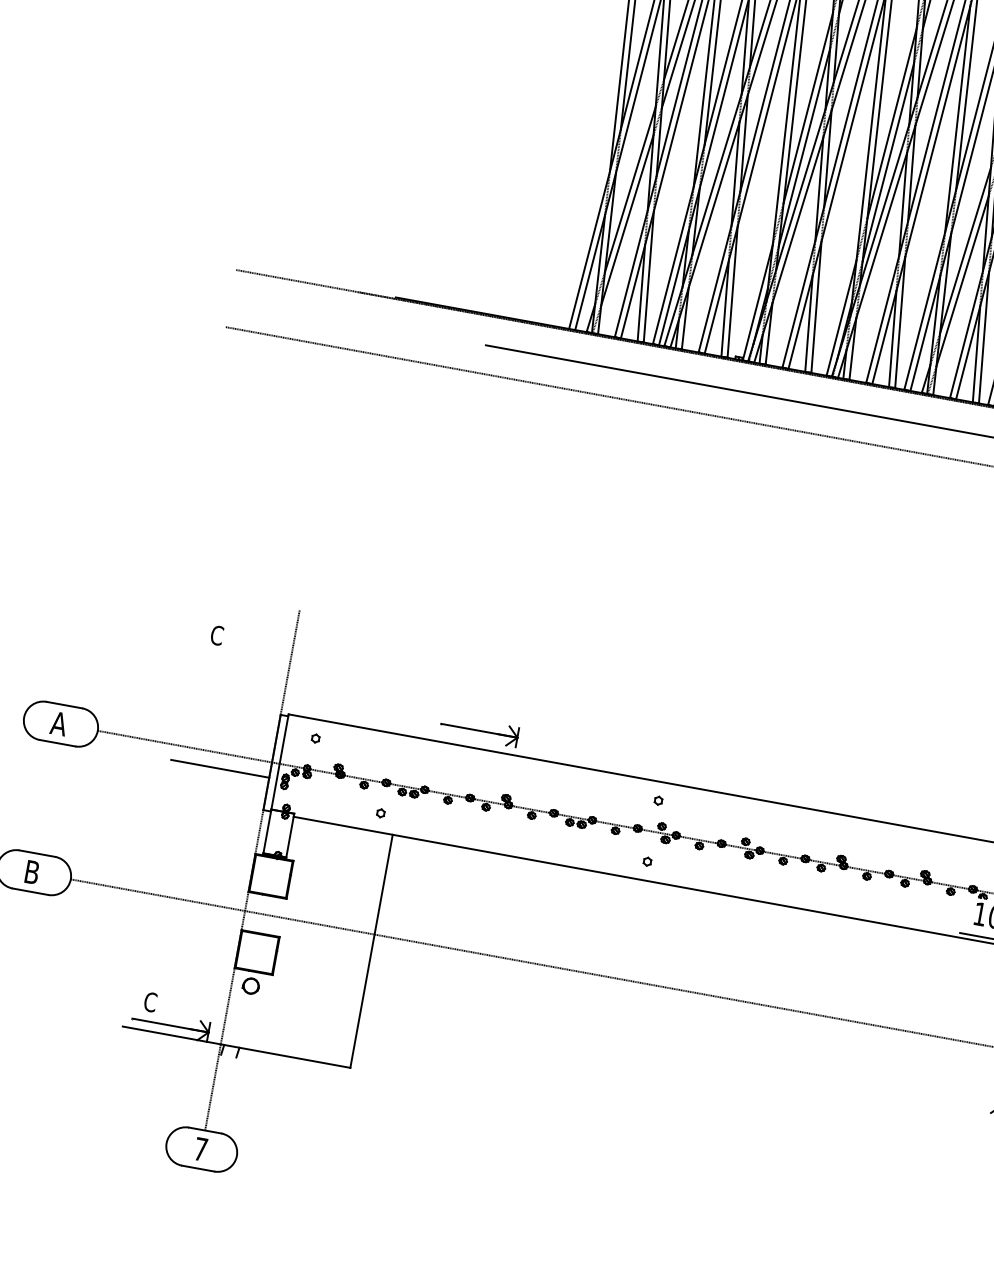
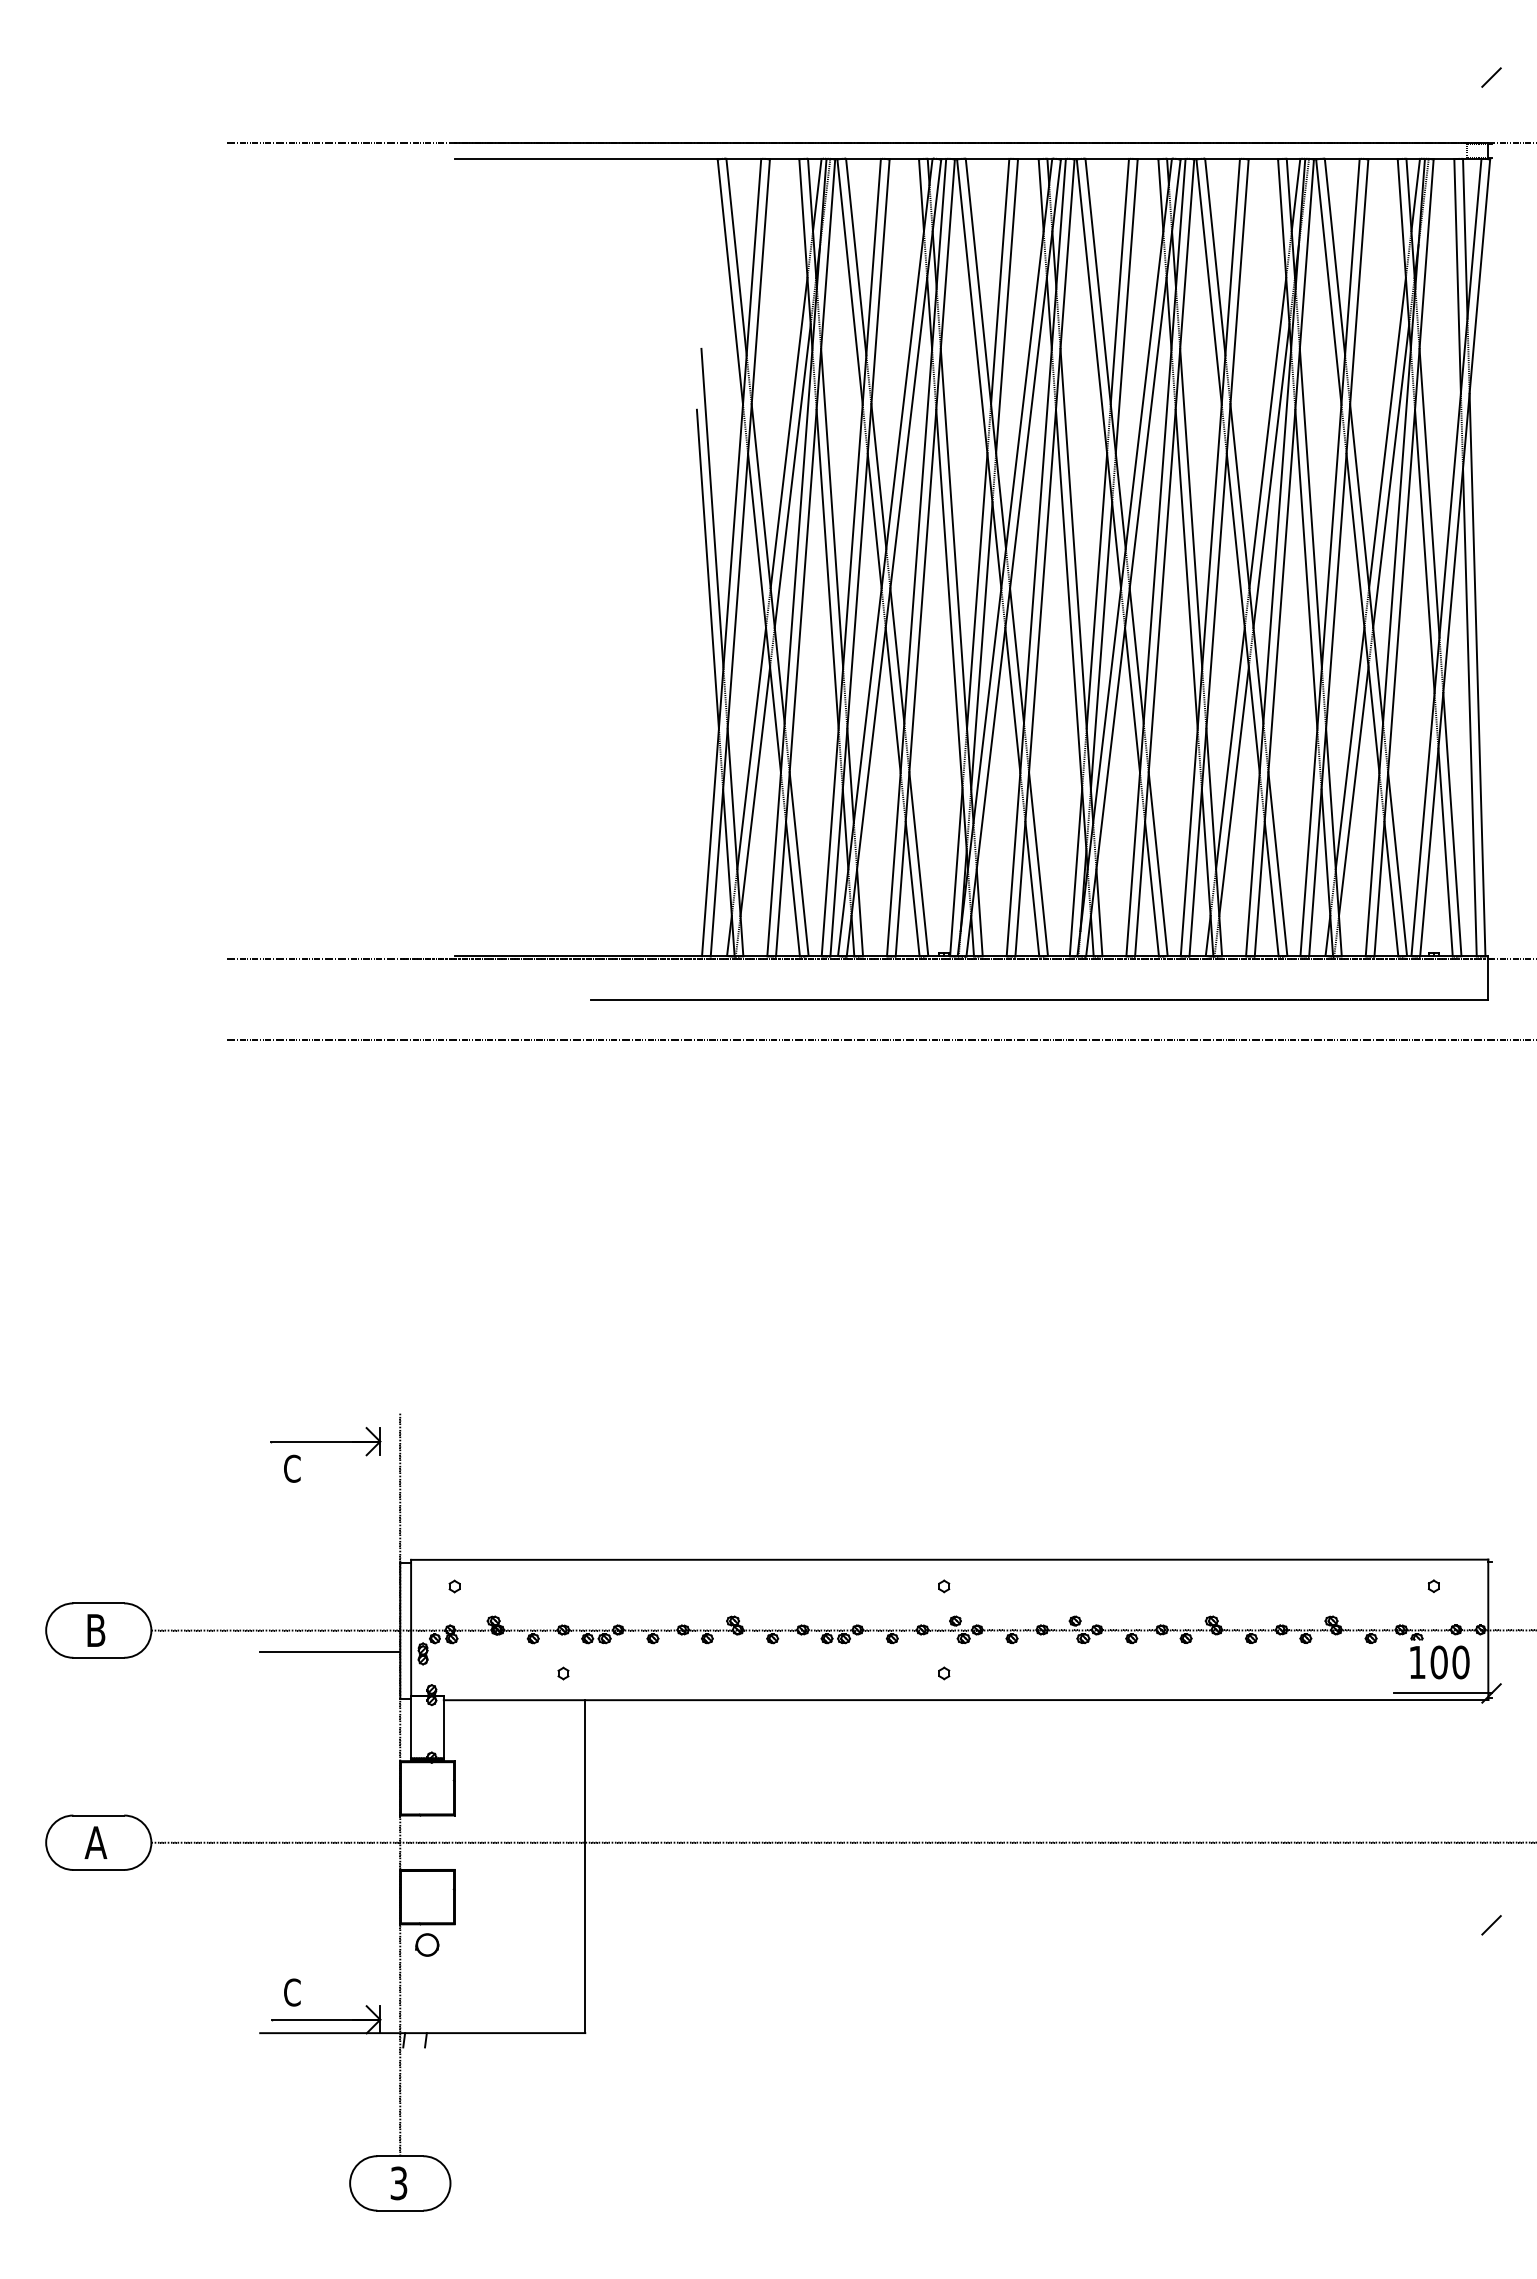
text: (58, 723) -> (95, 1630), A -> B
part: (479, 730) -> (325, 1441), moved
text: (31, 872) -> (95, 1842), B -> A
text: (200, 1149) -> (398, 2183), 7 -> 3

